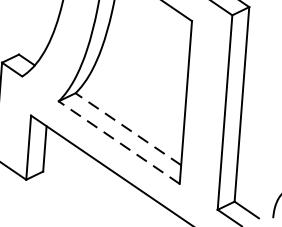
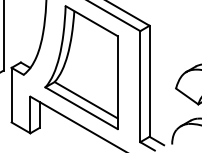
line: (127, 127) -> (85, 99), dashed -> solid
line: (119, 143) -> (81, 108), dashed -> solid

